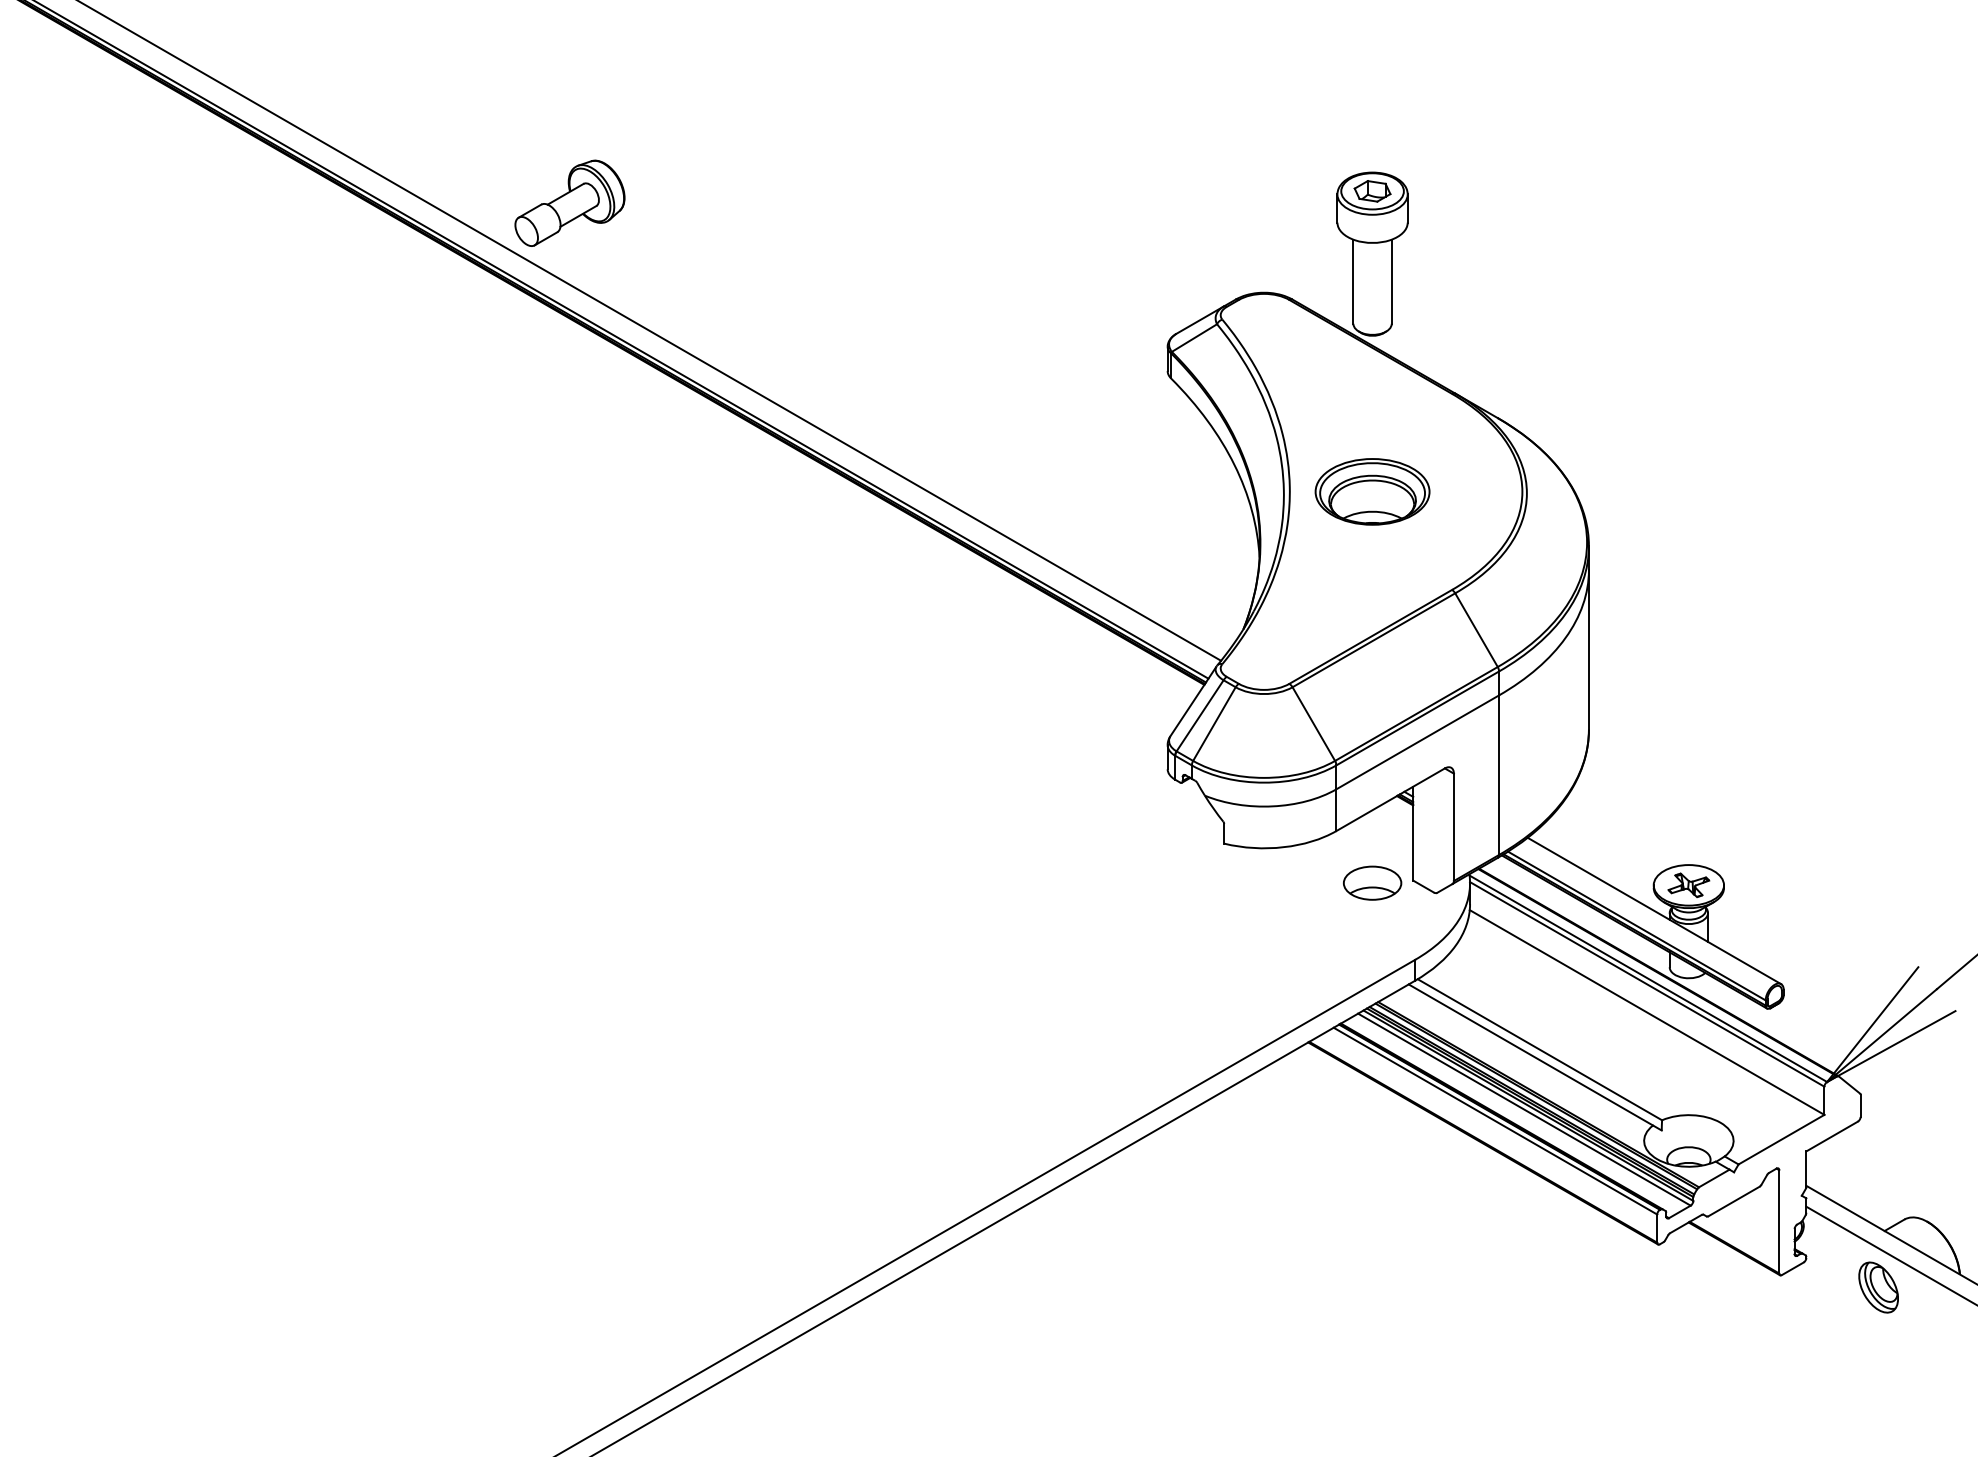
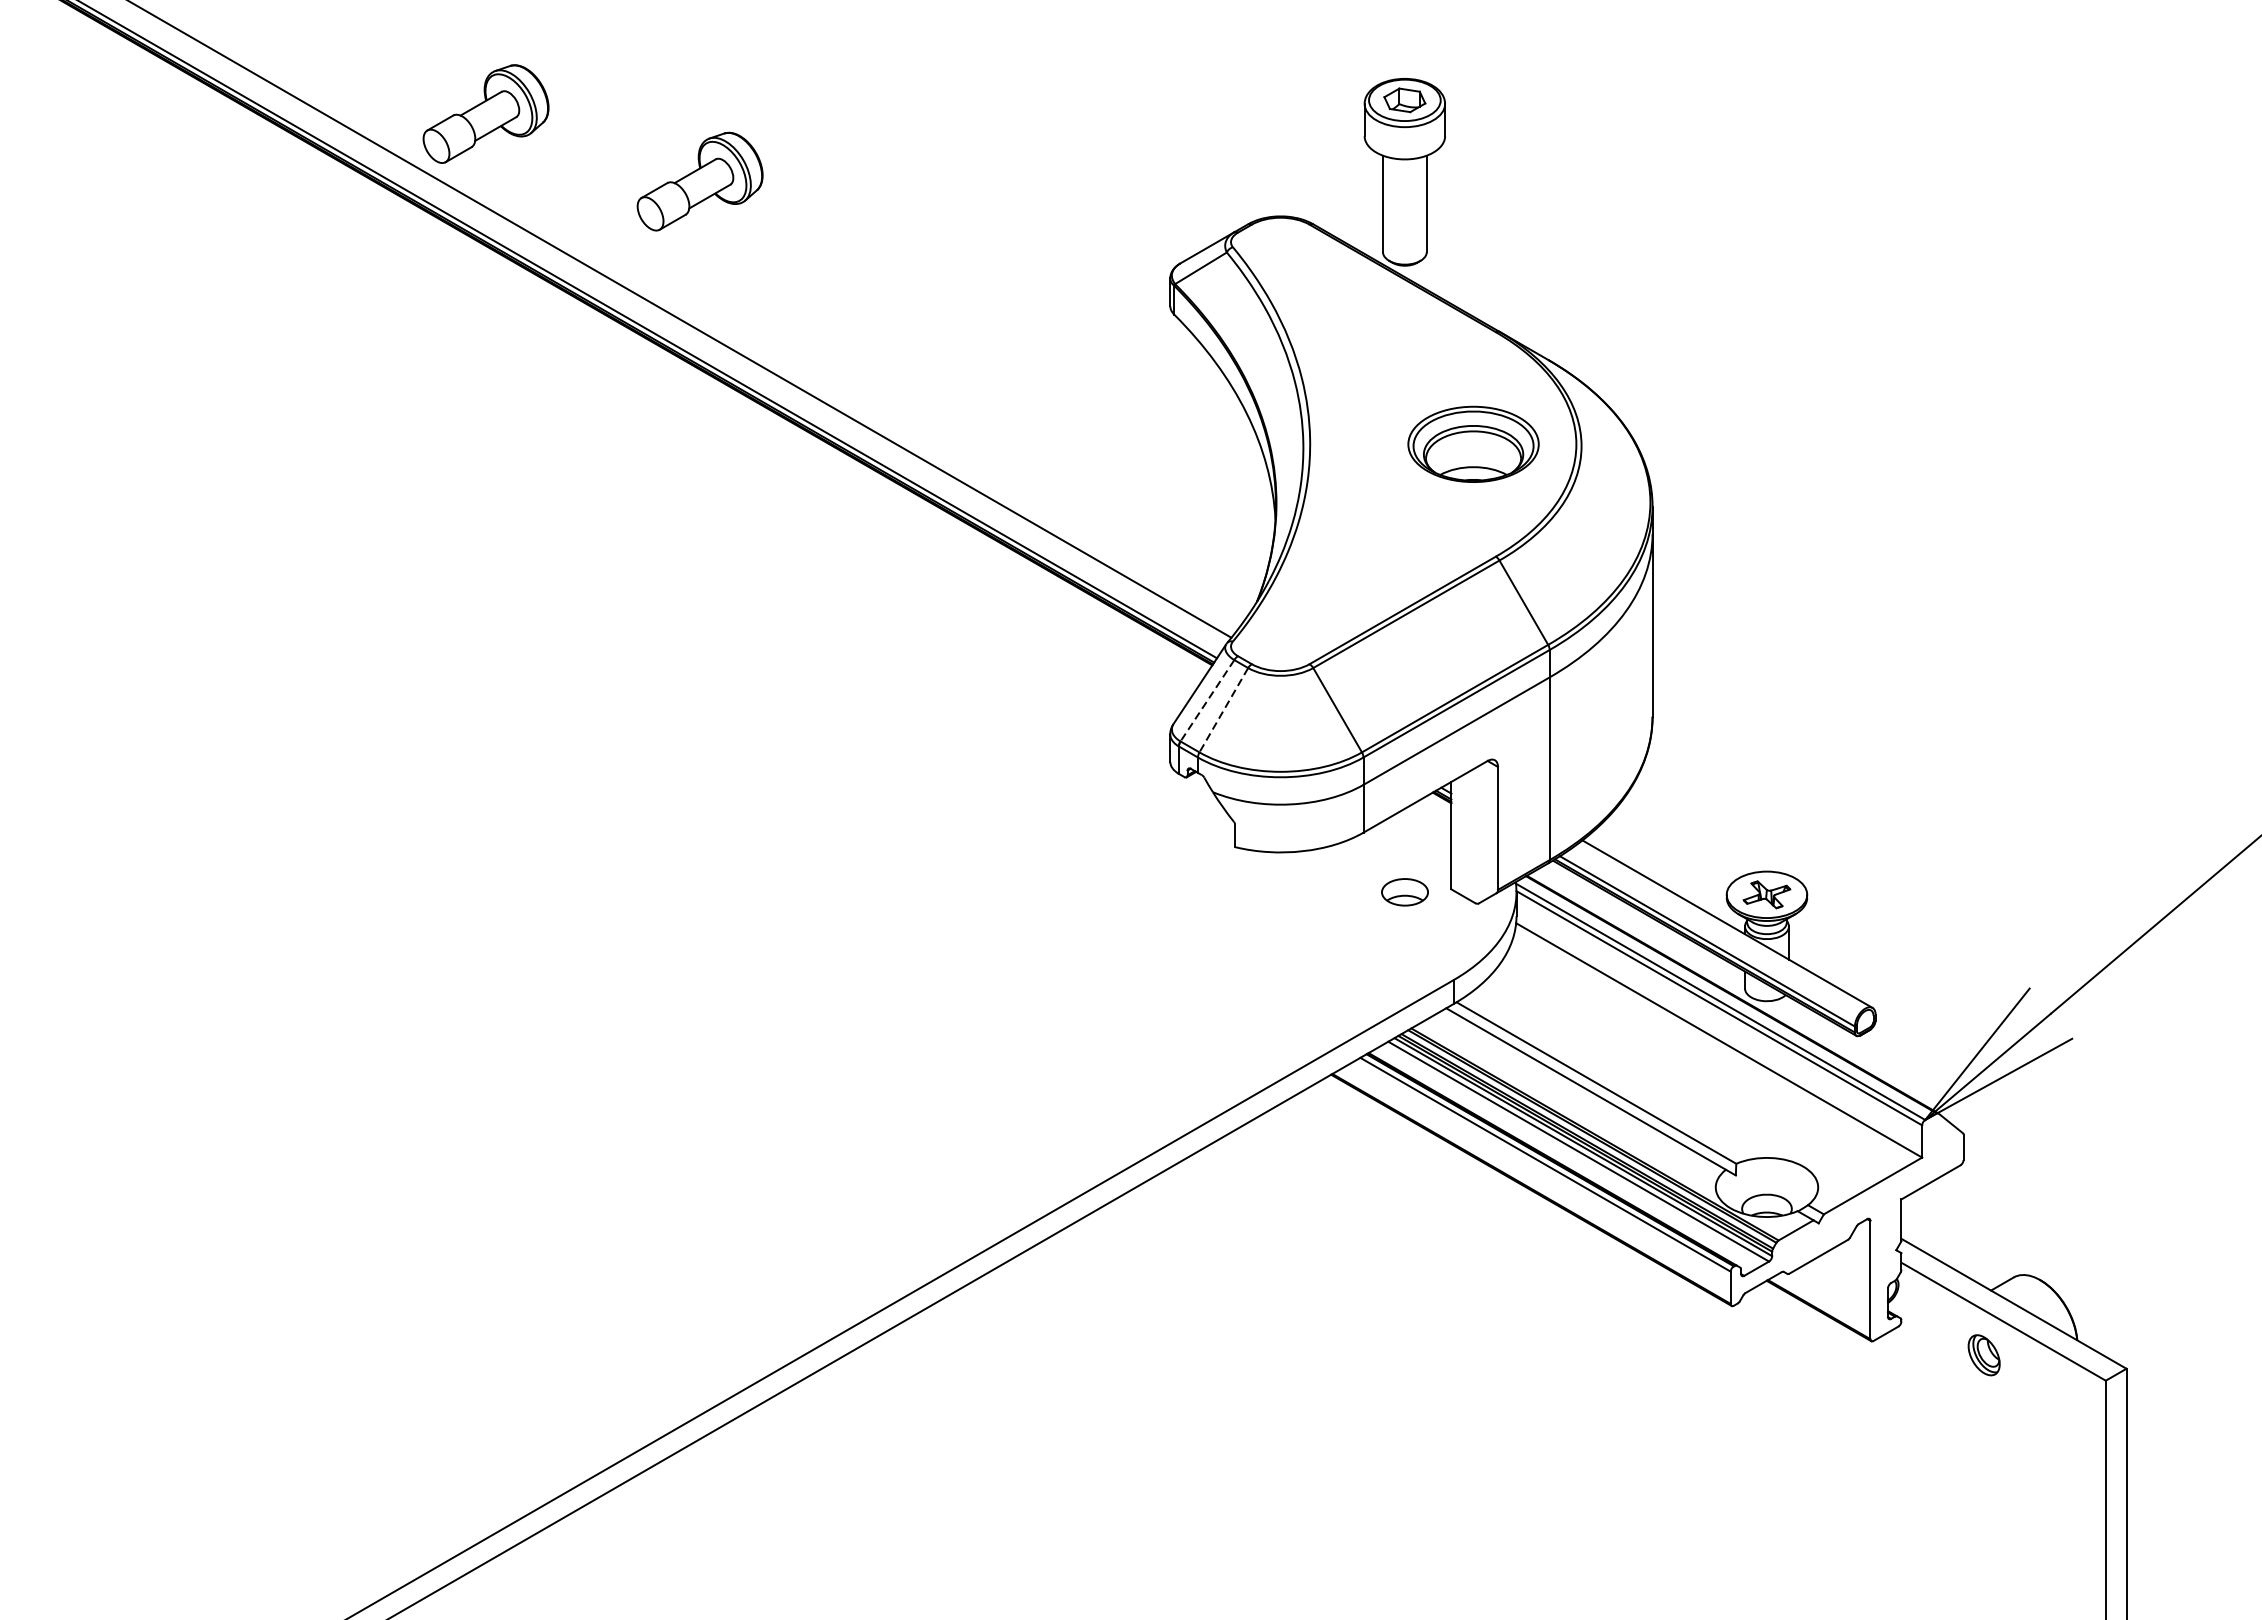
part: (756, 261) -> (699, 180), added
part: (1372, 491) -> (1473, 443), moved
line: (1200, 715) -> (1207, 700), solid -> dashed
line: (1214, 724) -> (1223, 710), solid -> dashed
part: (1372, 882) -> (1404, 891), size x0.7
part: (1878, 1287) -> (1984, 1355), size x0.7

